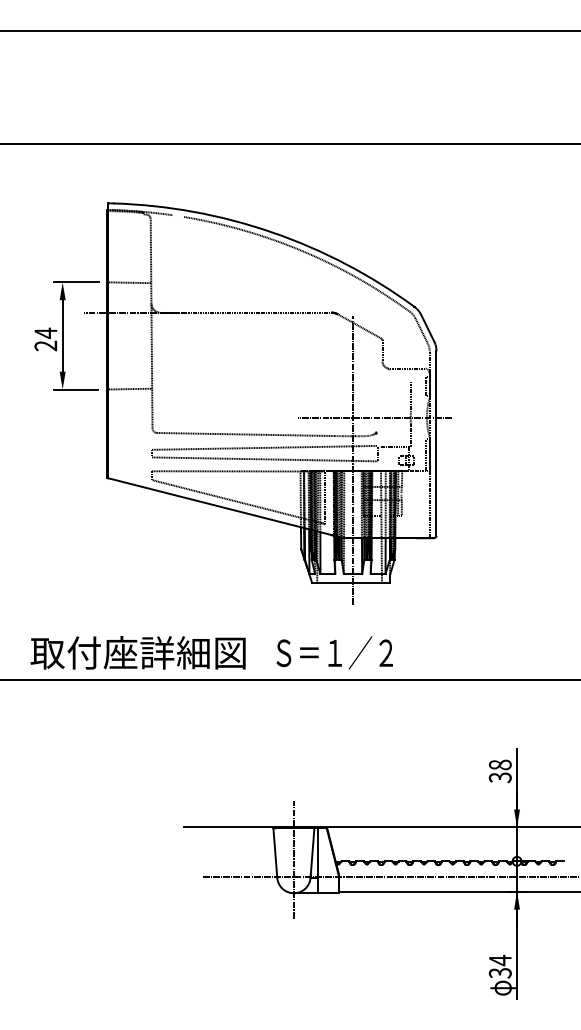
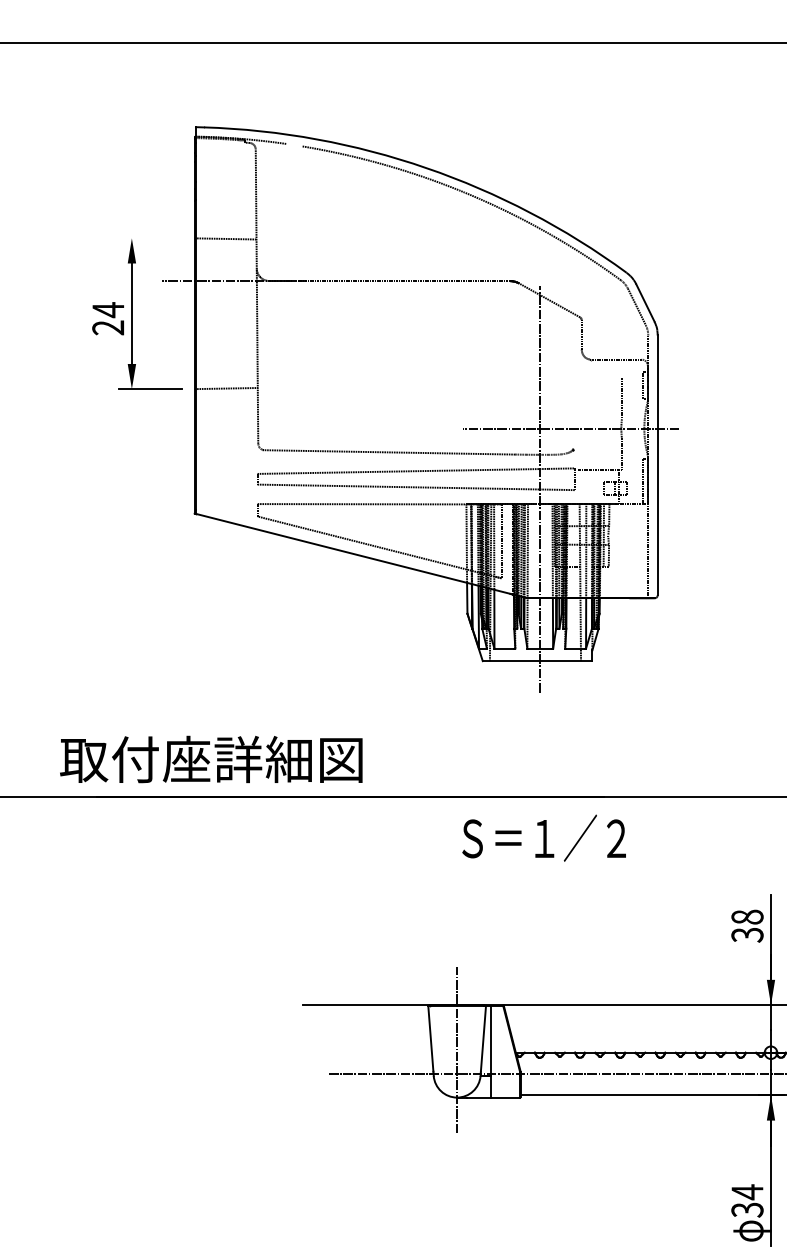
line: (76, 282) -> (151, 238), removed
text: (137, 652) -> (210, 758), moved
text: (334, 652) -> (543, 837), moved

